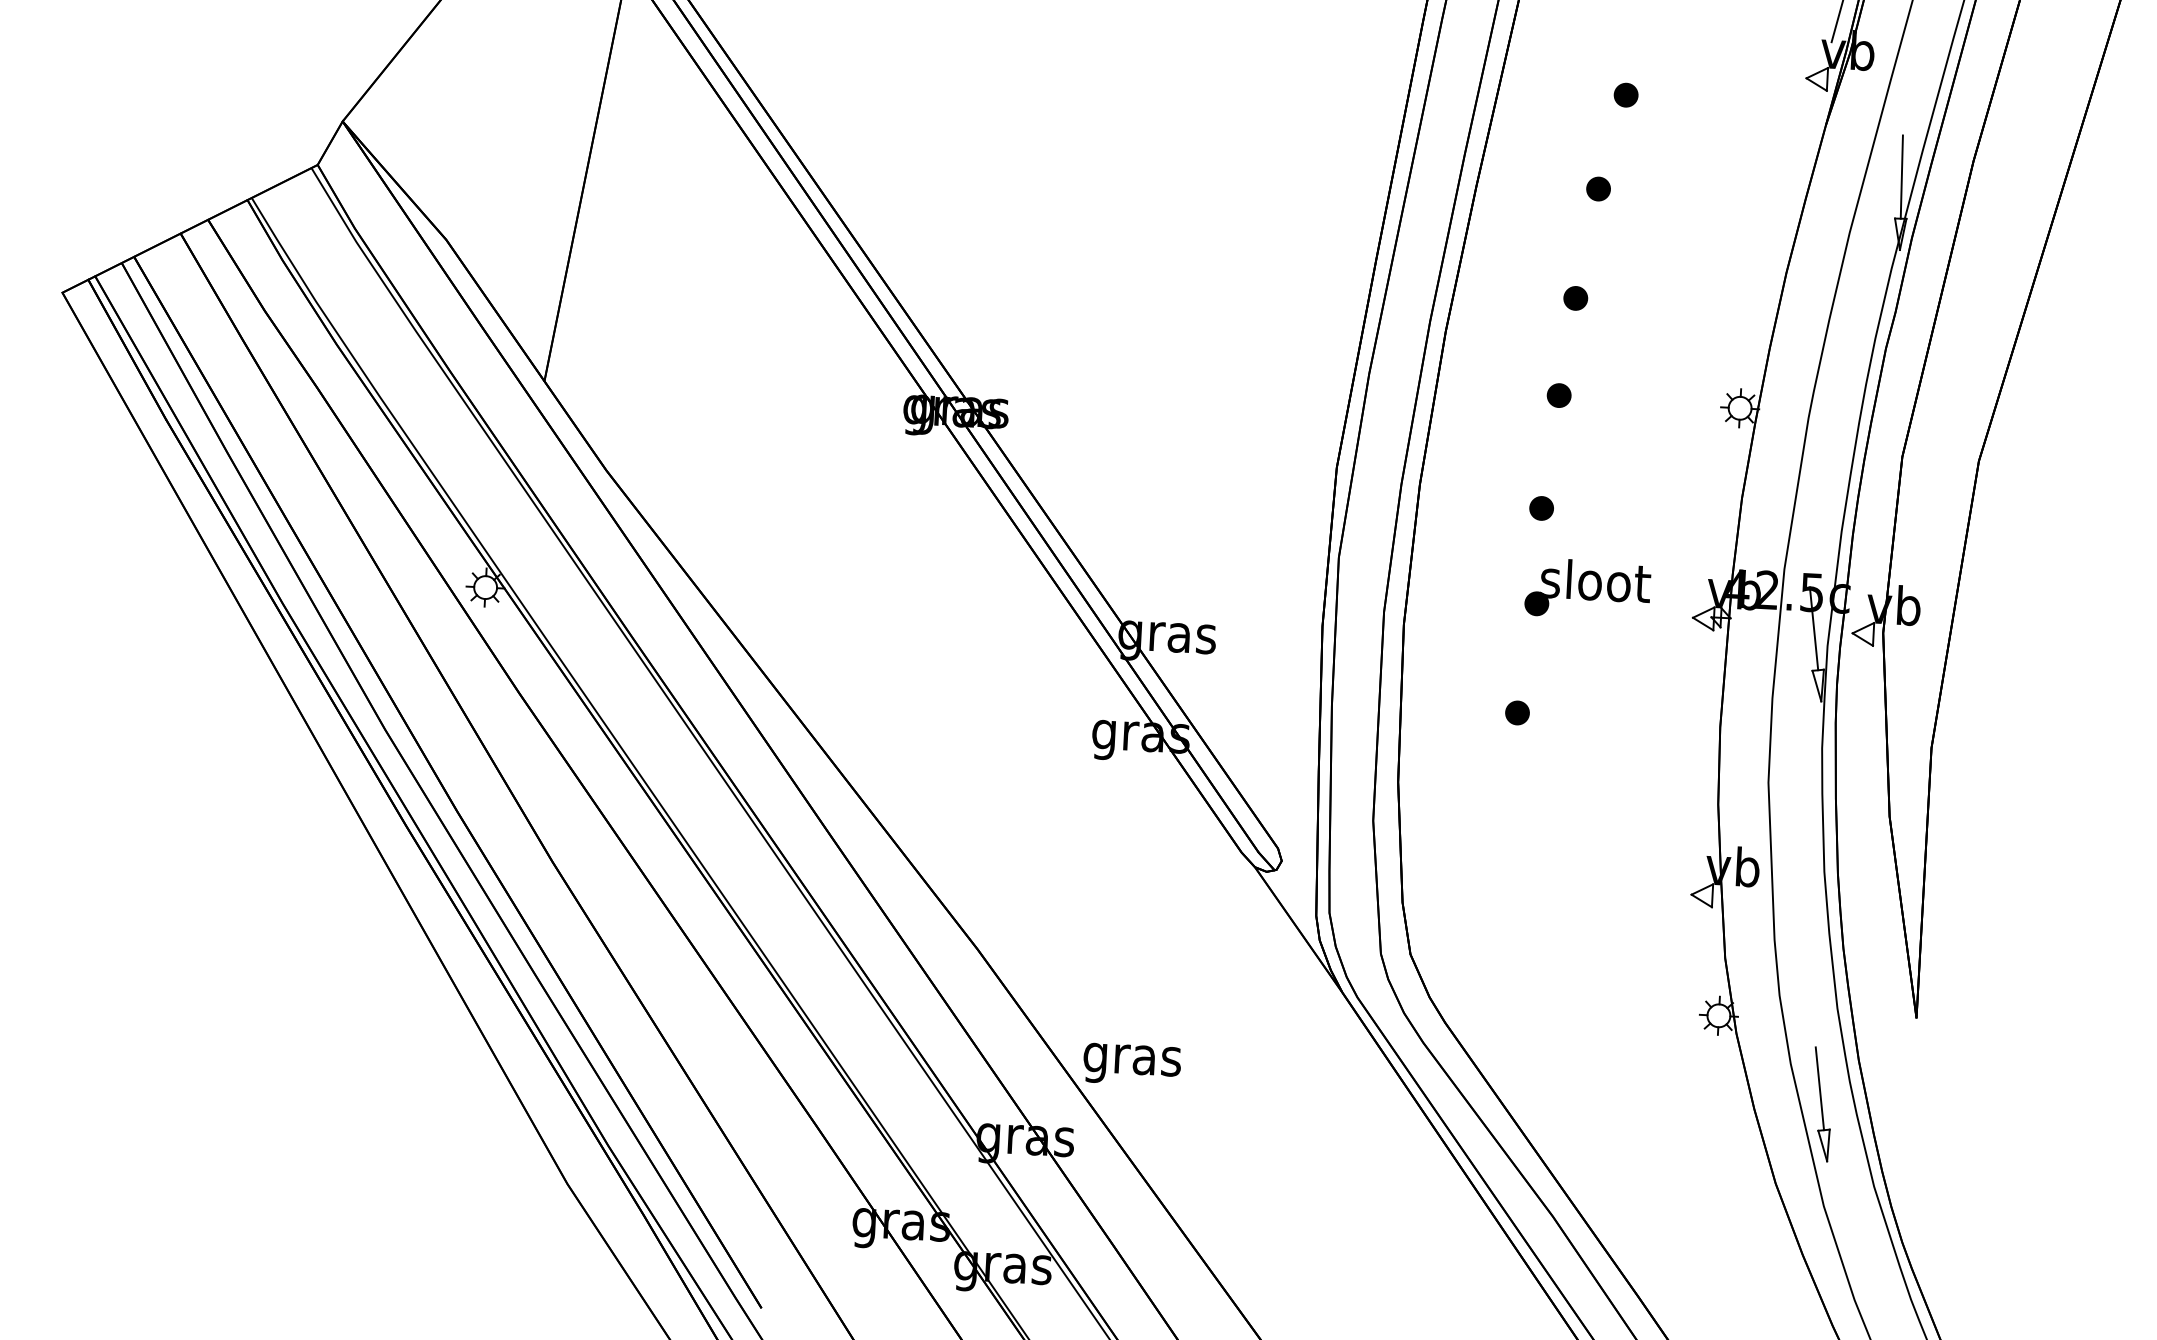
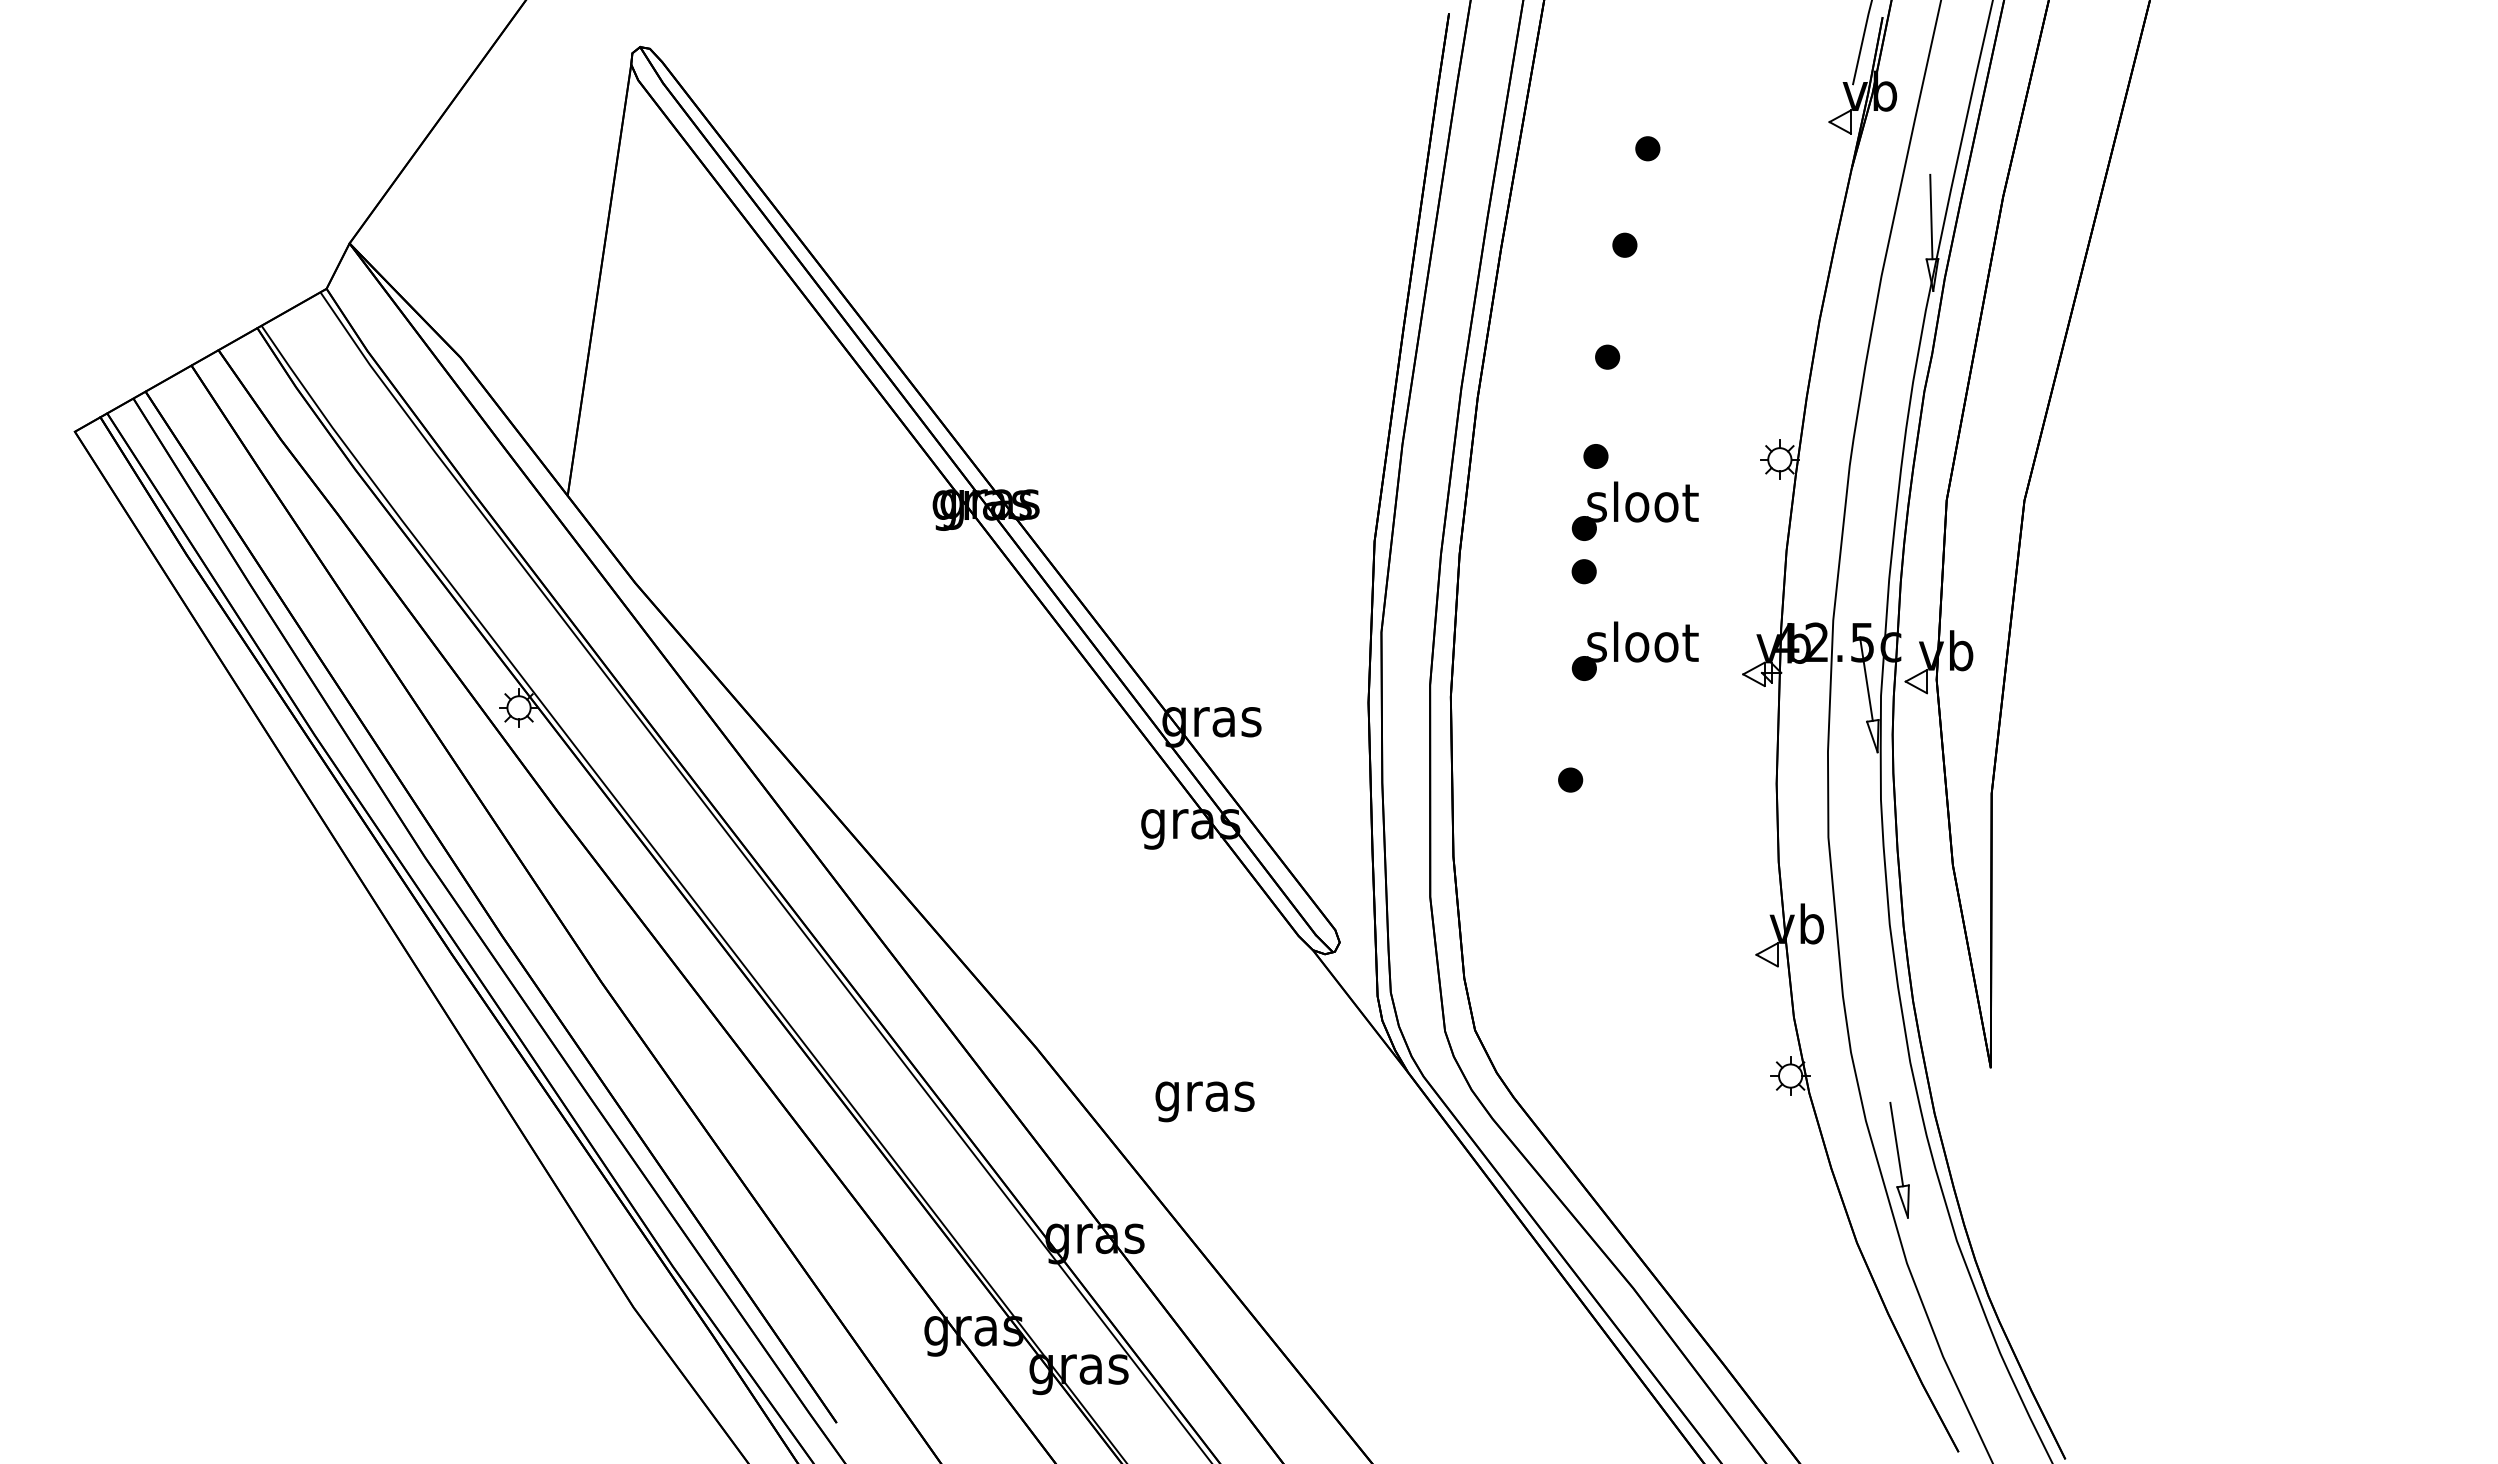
part: (1594, 450) -> (1634, 510), added
text: (1131, 1064) -> (1204, 1101), moved

